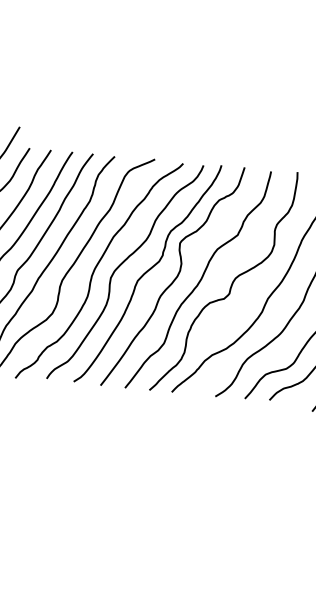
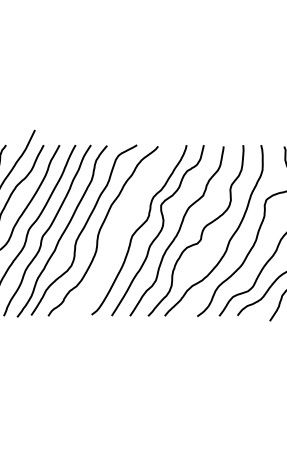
curve: (120, 267) -> (118, 227), removed

